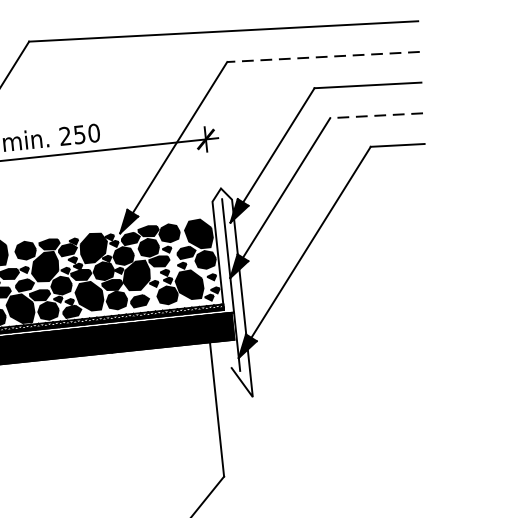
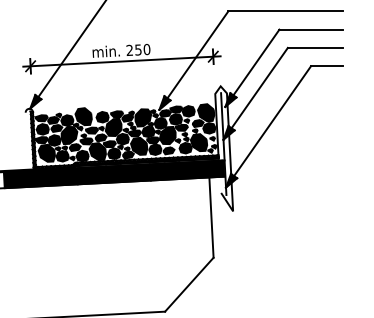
line: (323, 57) -> (285, 11), dashed -> solid
line: (376, 114) -> (315, 47), dashed -> solid

